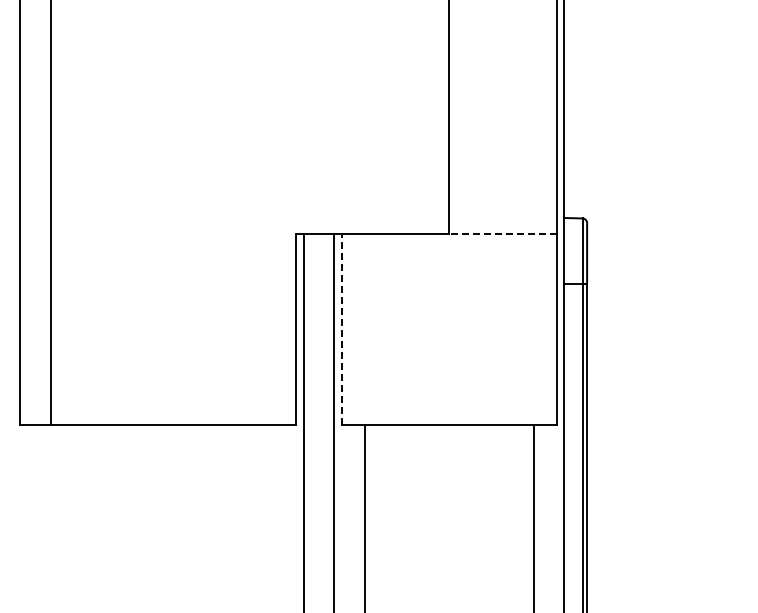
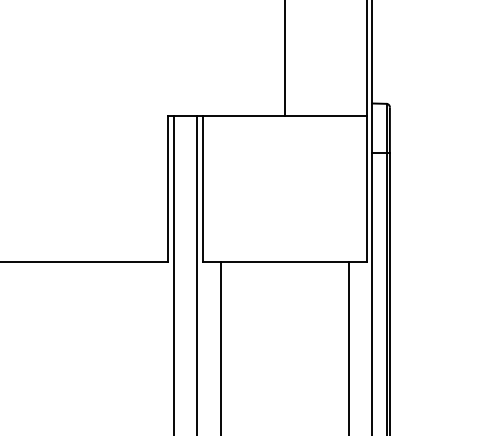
line: (502, 234) -> (325, 116), dashed -> solid
line: (342, 329) -> (203, 188), dashed -> solid

